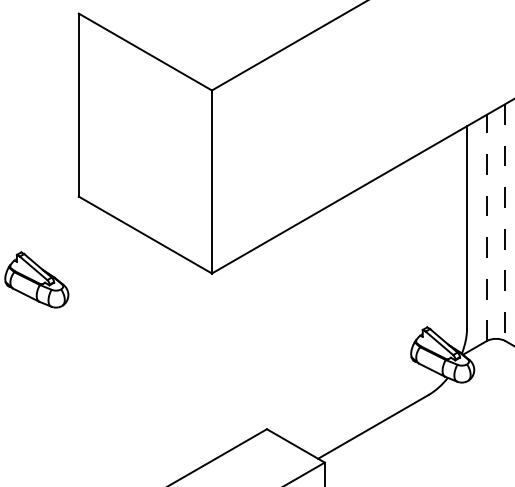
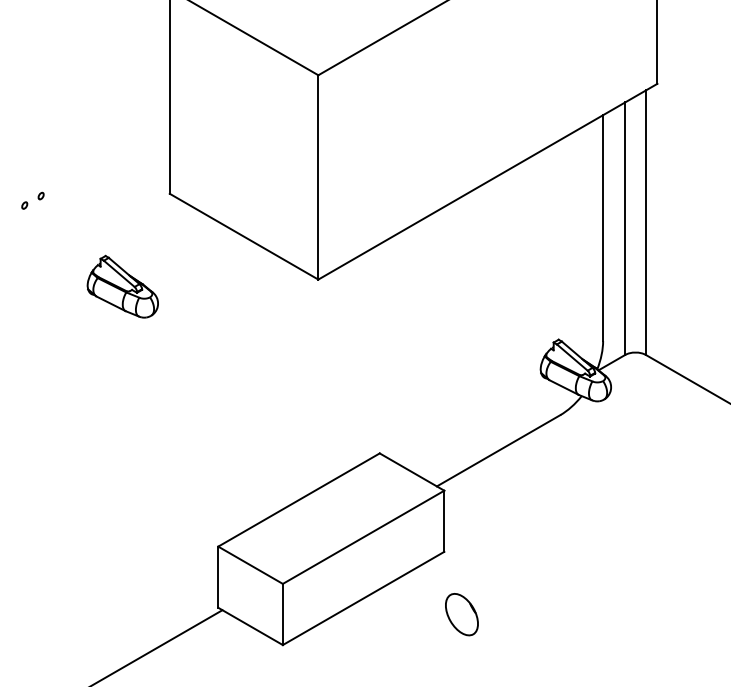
line: (505, 223) -> (645, 223), dashed -> solid
line: (487, 227) -> (625, 228), dashed -> solid

